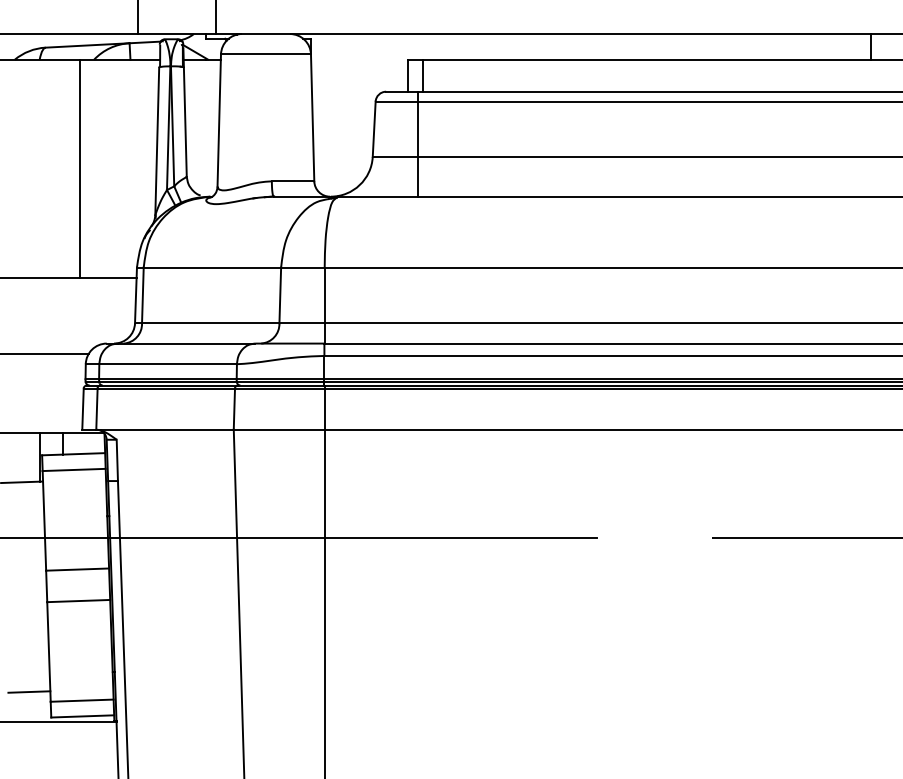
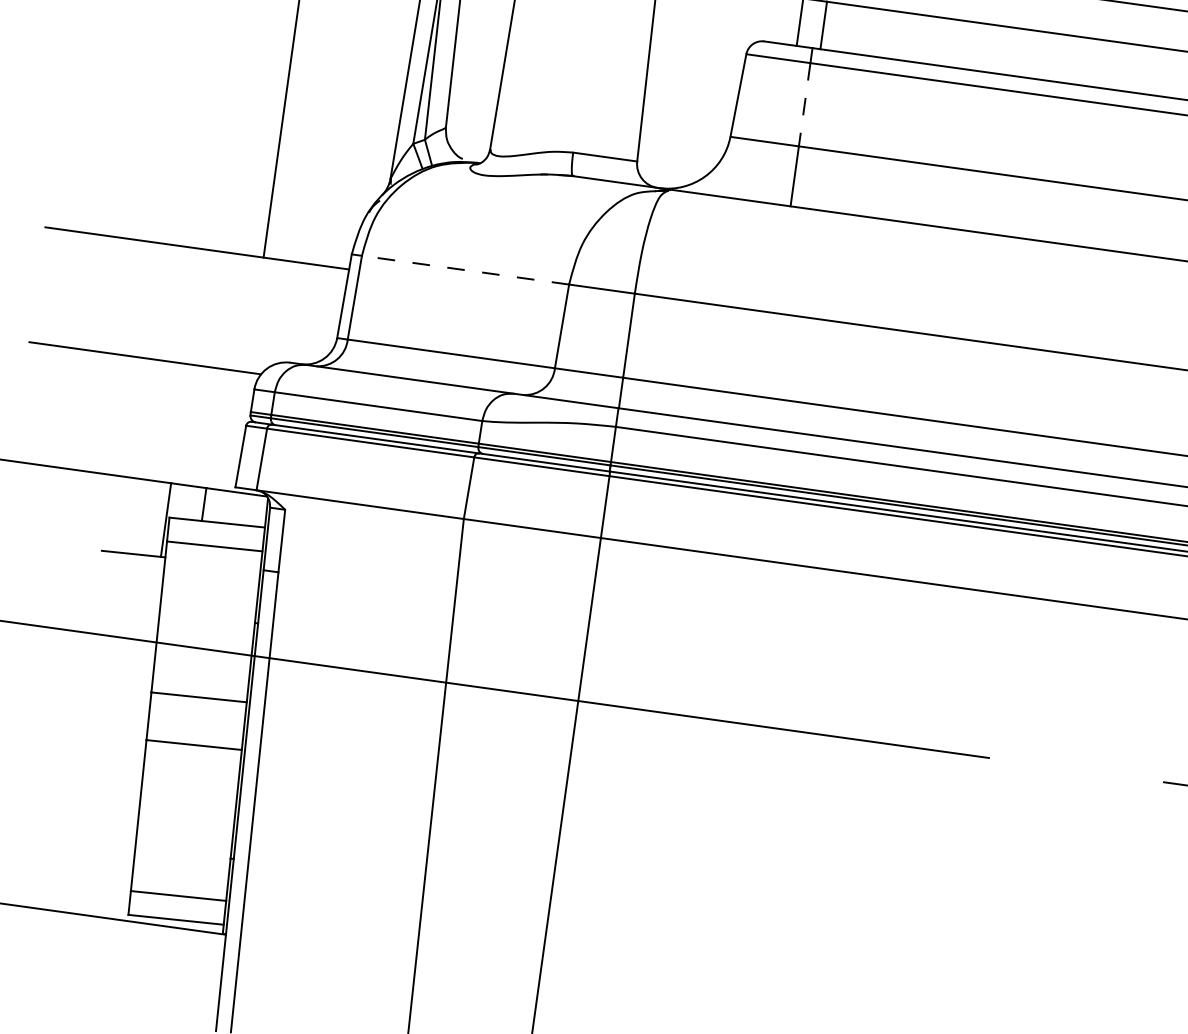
line: (418, 129) -> (805, 105), solid -> dashed
line: (212, 267) -> (465, 270), solid -> dashed
line: (29, 691) -> (101, 871), removed

